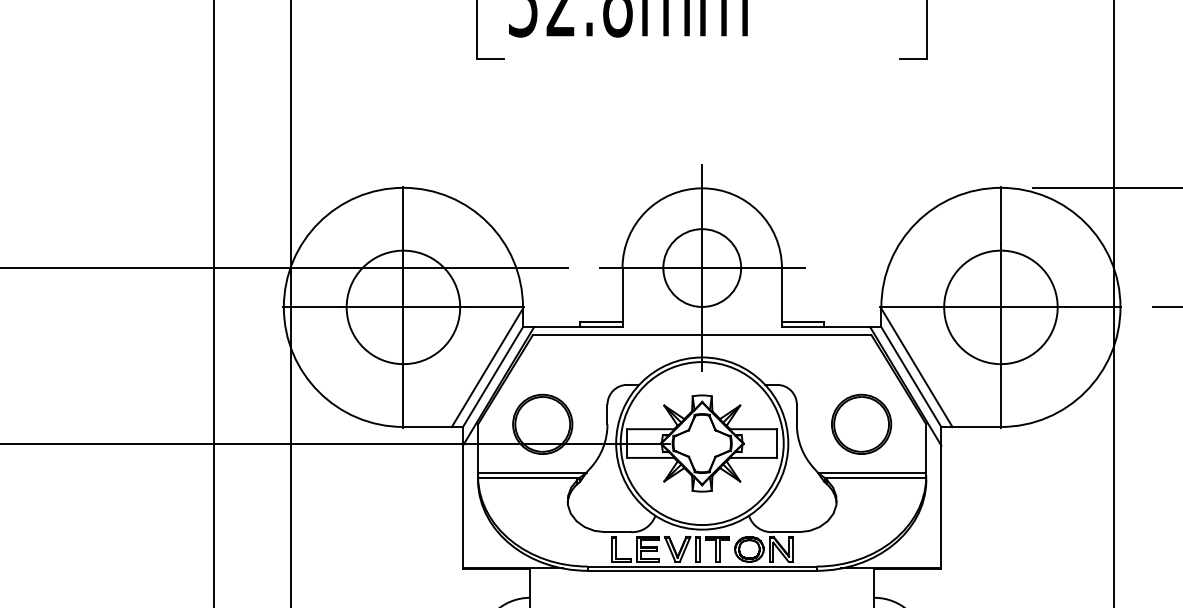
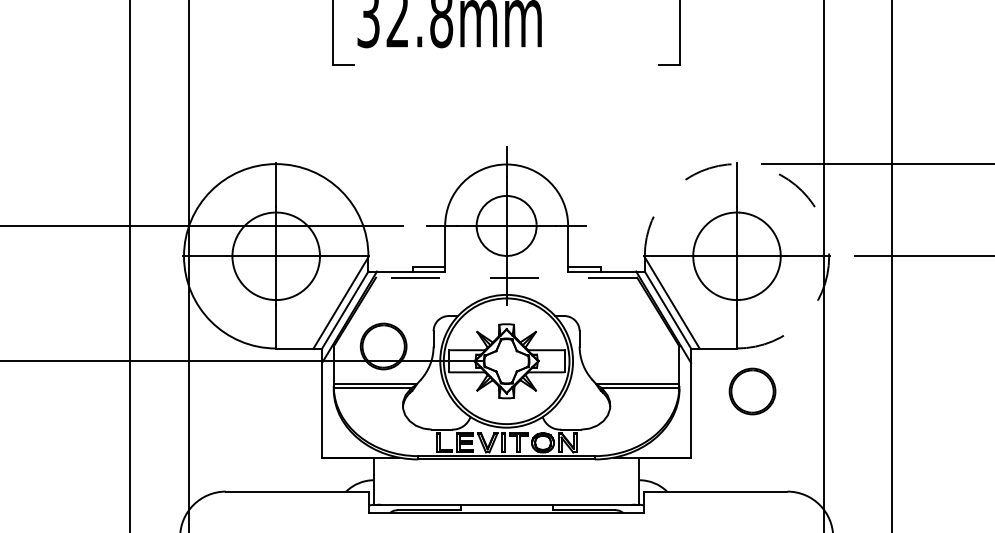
arc: (1085, 223) -> (802, 191), solid -> dashed
line: (702, 334) -> (506, 277), solid -> dashed
part: (861, 424) -> (752, 391), moved

